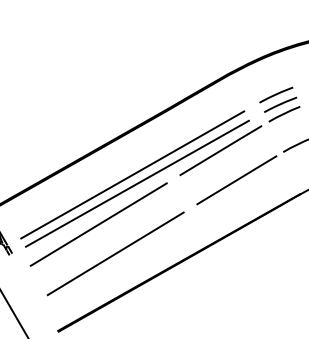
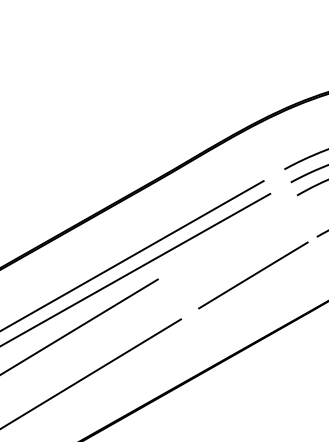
line: (220, 150) -> (231, 234), removed

